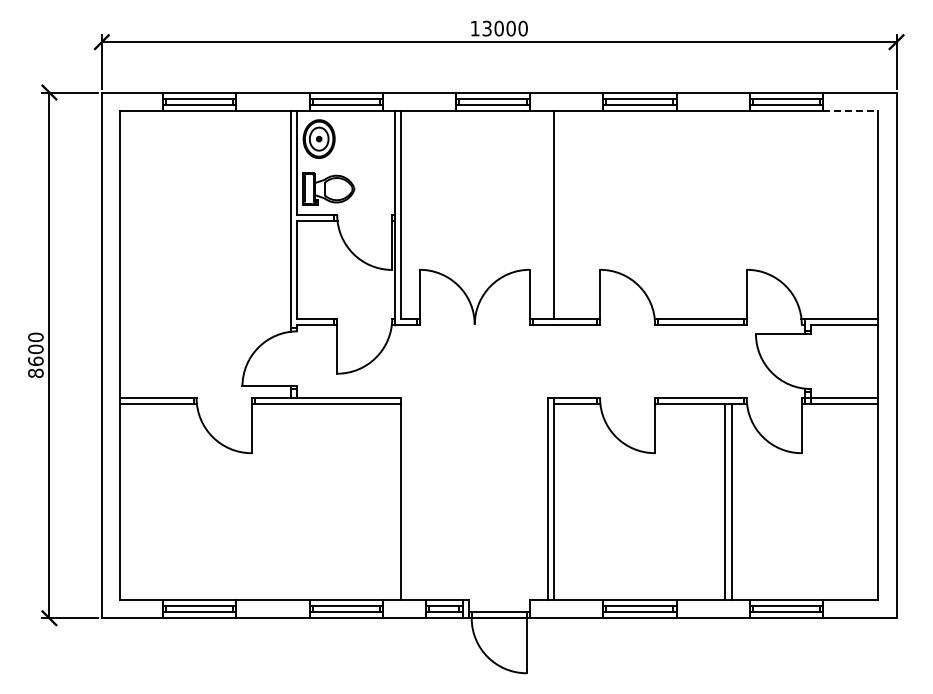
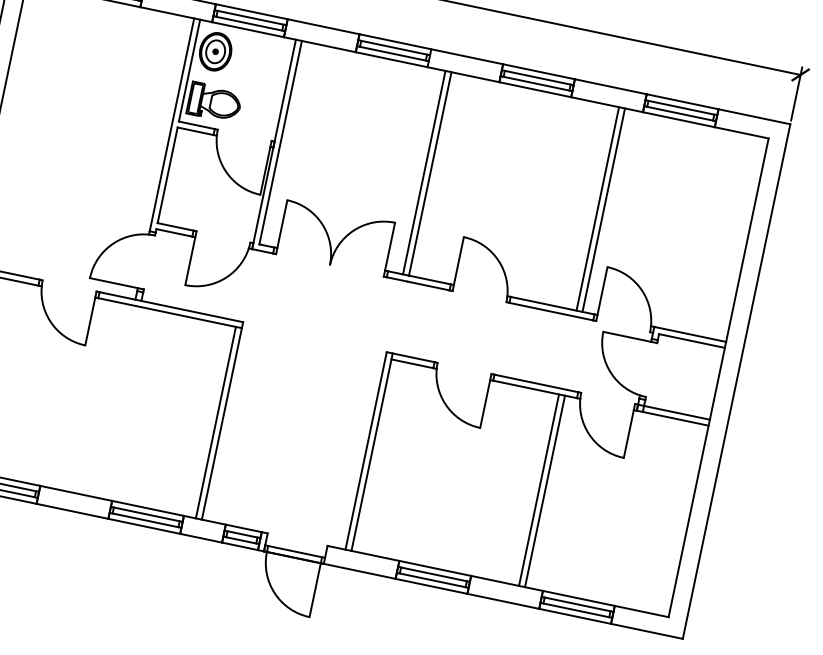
line: (850, 110) -> (741, 132), dashed -> solid
line: (548, 214) -> (424, 172), added
line: (725, 214) -> (597, 208), added
line: (731, 214) -> (603, 209), added
line: (395, 501) -> (216, 422), added

